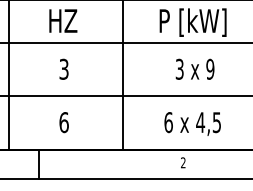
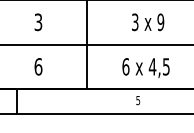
text: (183, 162) -> (138, 100), 2 -> 5

